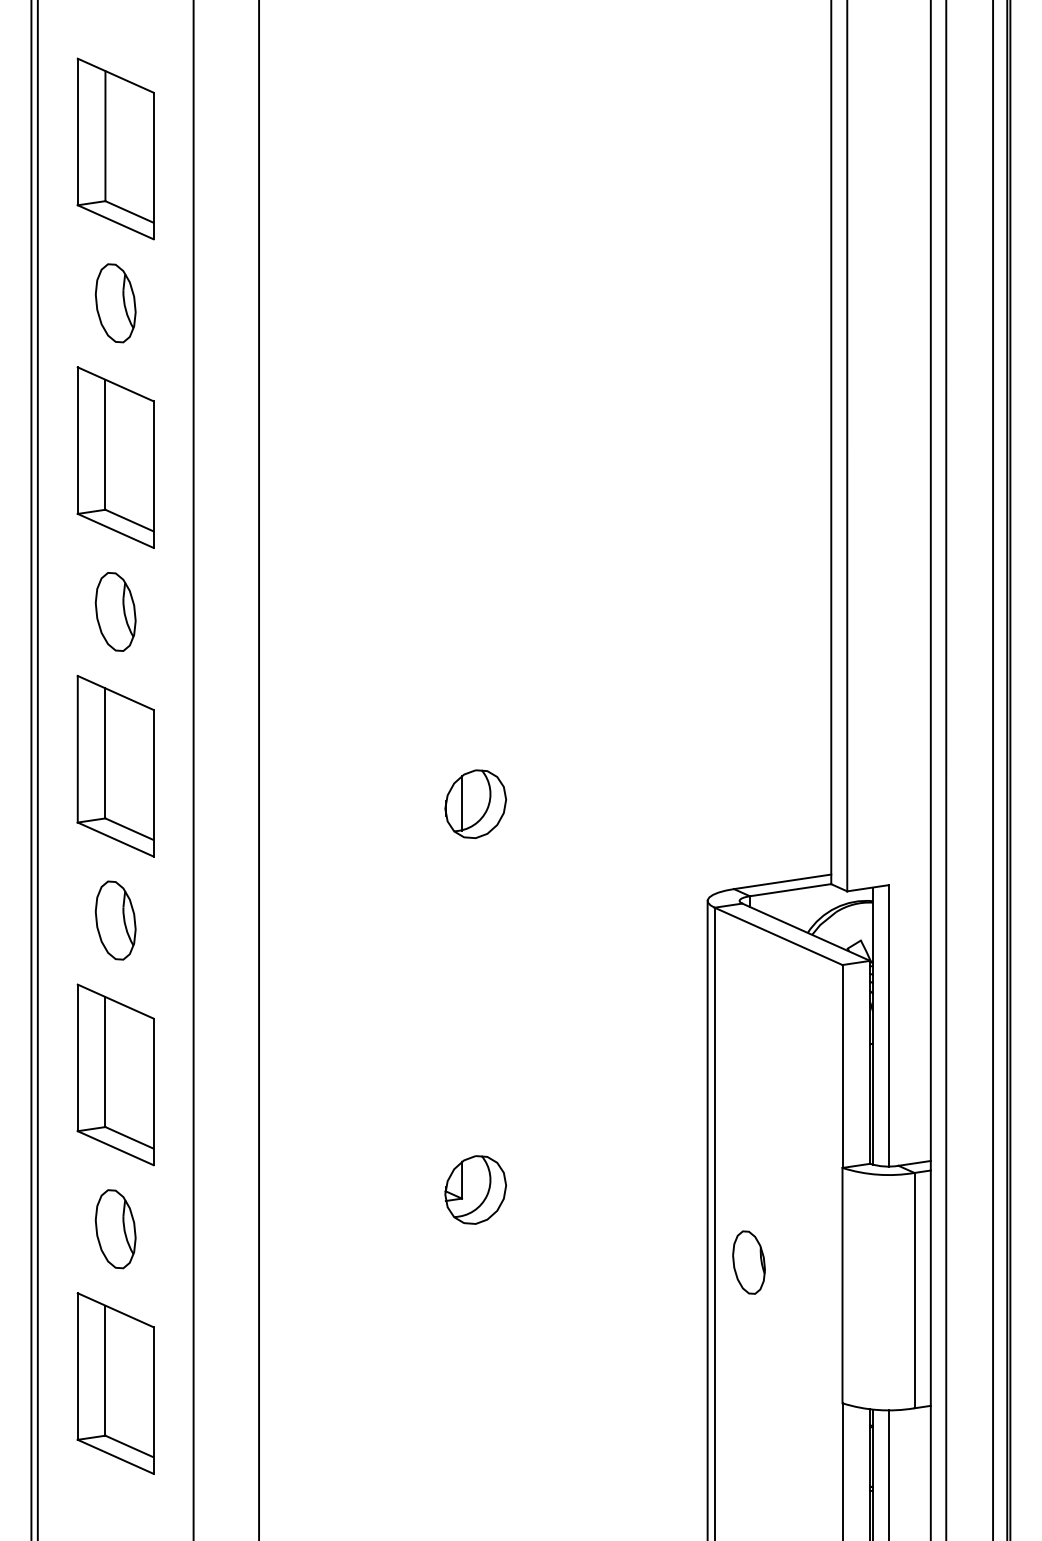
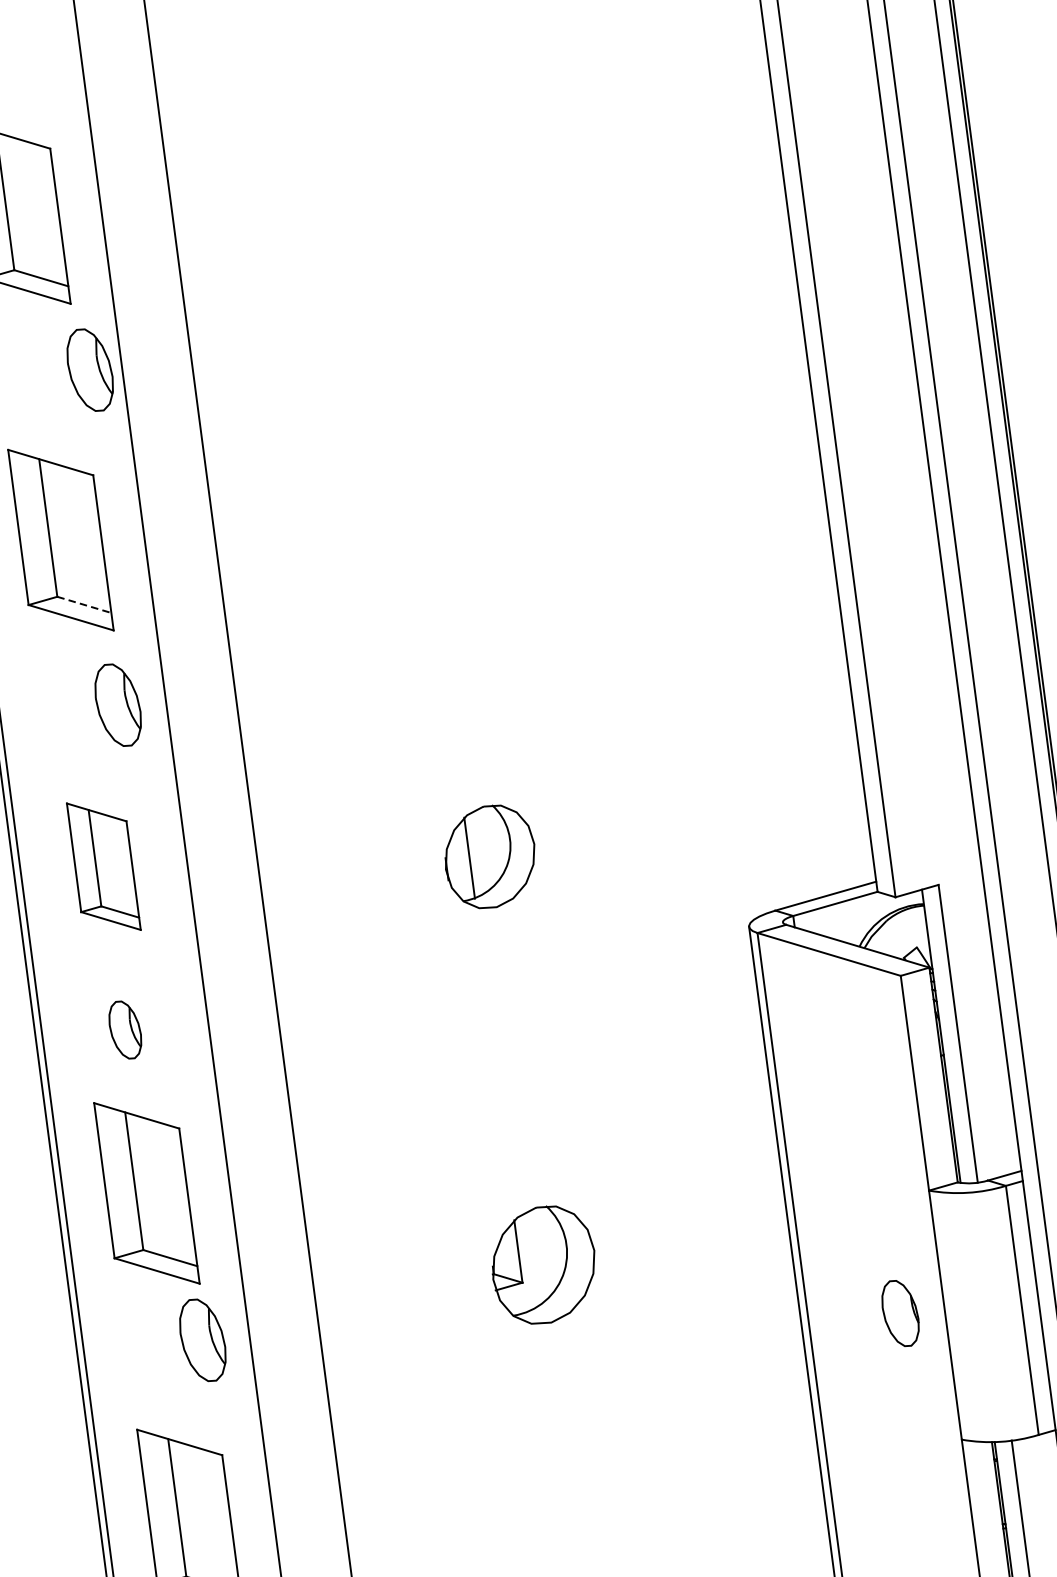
part: (115, 303) -> (90, 370), moved
line: (130, 520) -> (85, 604), solid -> dashed
part: (115, 611) -> (117, 704), moved
part: (115, 765) -> (103, 866), size x0.7
part: (475, 803) -> (489, 856), size x1.4
part: (115, 920) -> (125, 1030), size x0.7
part: (475, 1189) -> (543, 1264), size x1.6
part: (115, 1229) -> (202, 1340), moved
part: (748, 1262) -> (899, 1313), moved

